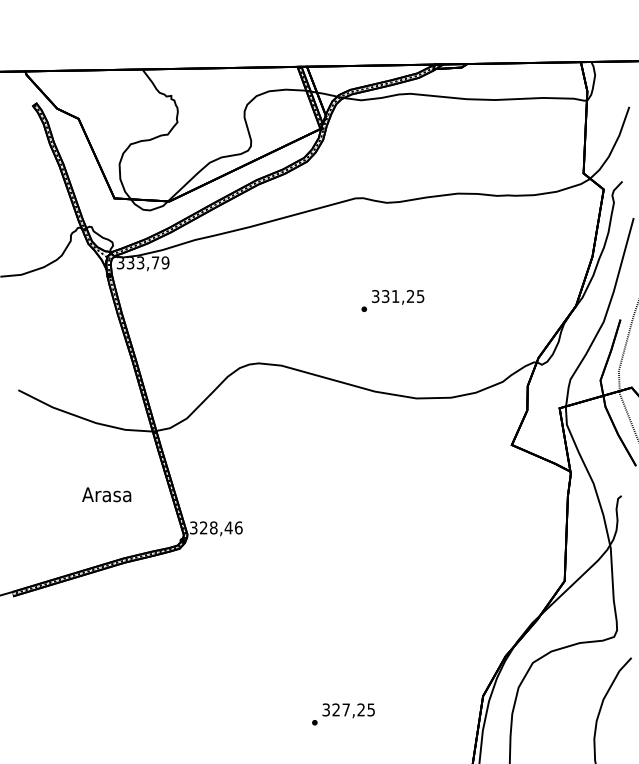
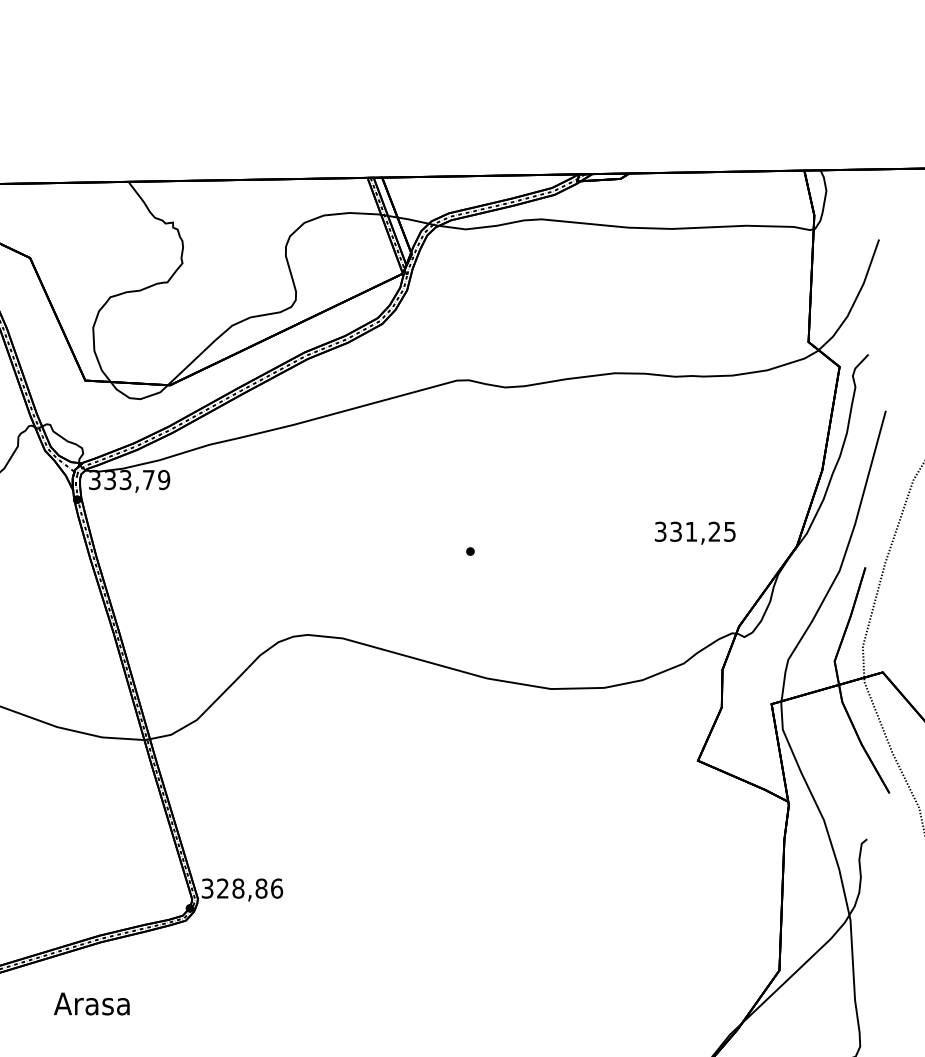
text: (398, 297) -> (695, 533), moved
text: (106, 494) -> (91, 1003), moved
text: (228, 527) -> (261, 887), 328,46 -> 328,86

